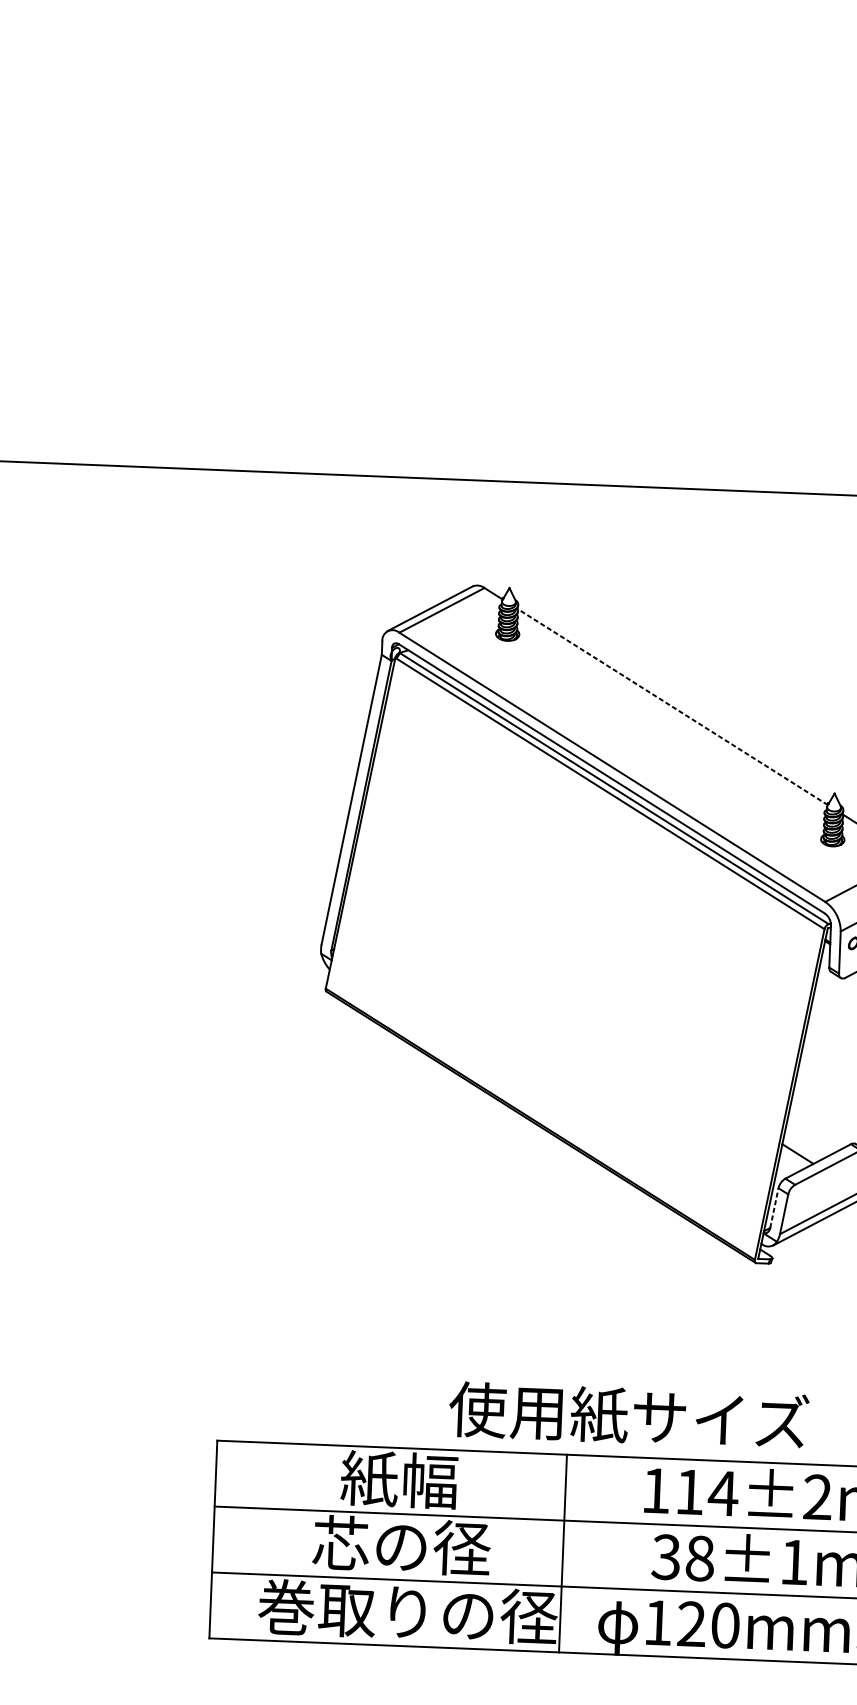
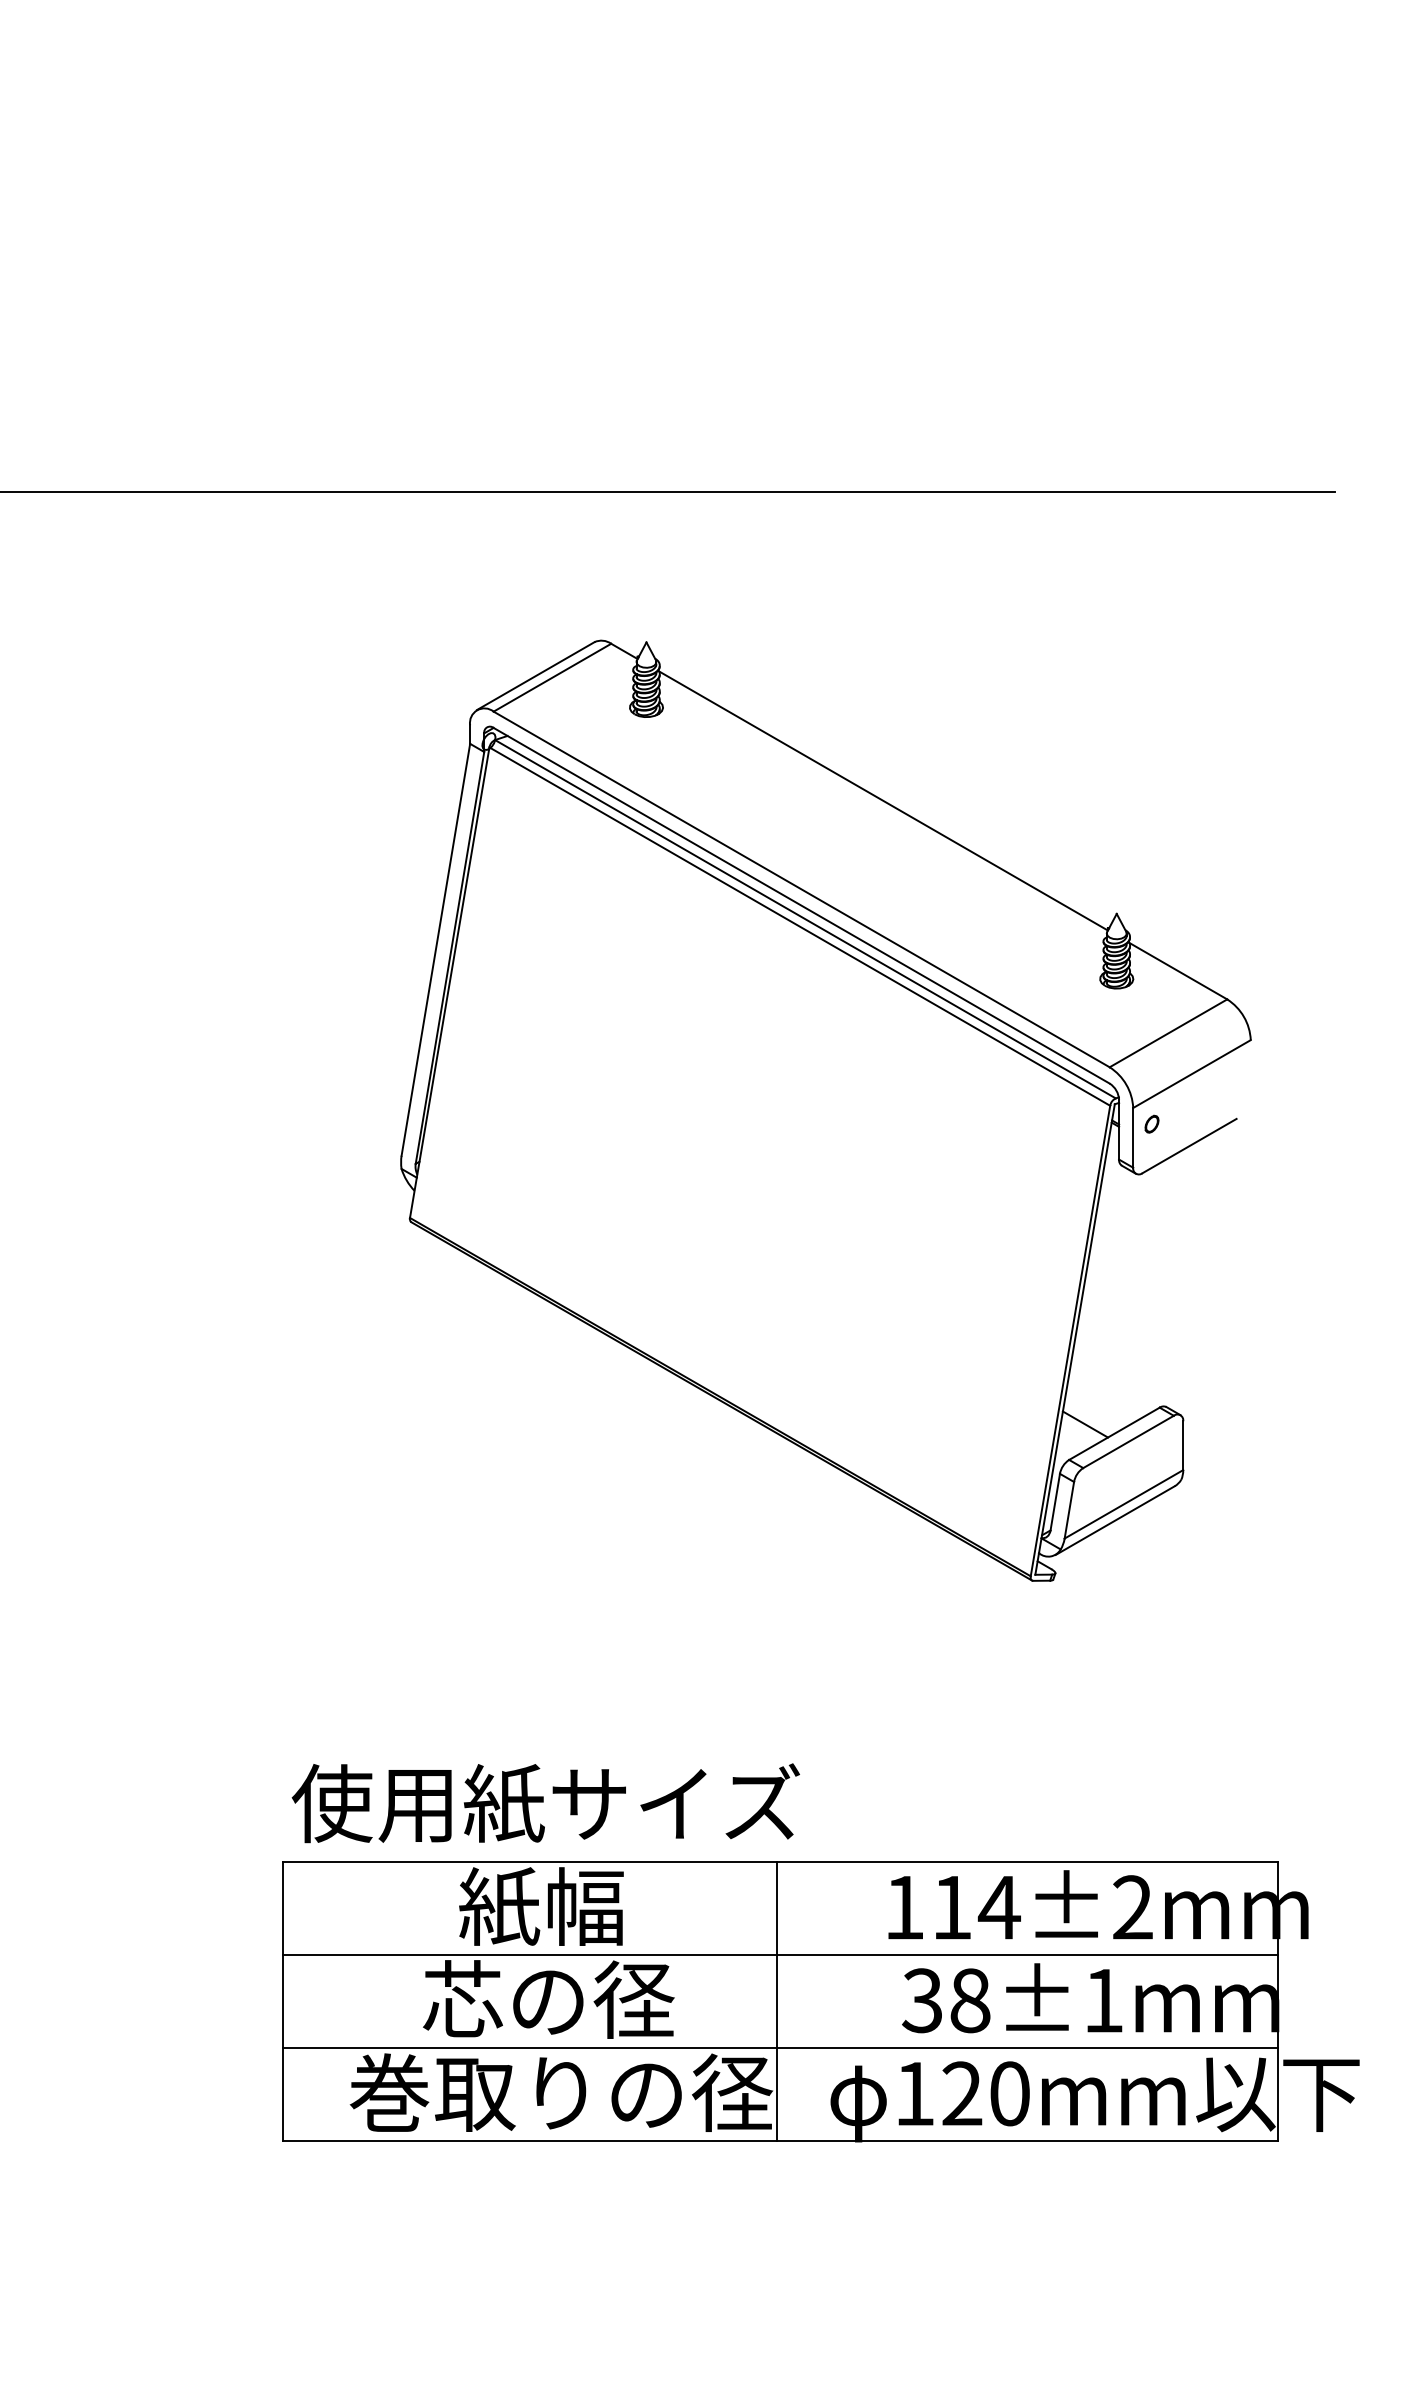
line: (672, 706) -> (882, 800), dashed -> solid
line: (774, 1208) -> (1055, 1502), dashed -> solid
text: (628, 1415) -> (545, 1803), moved

